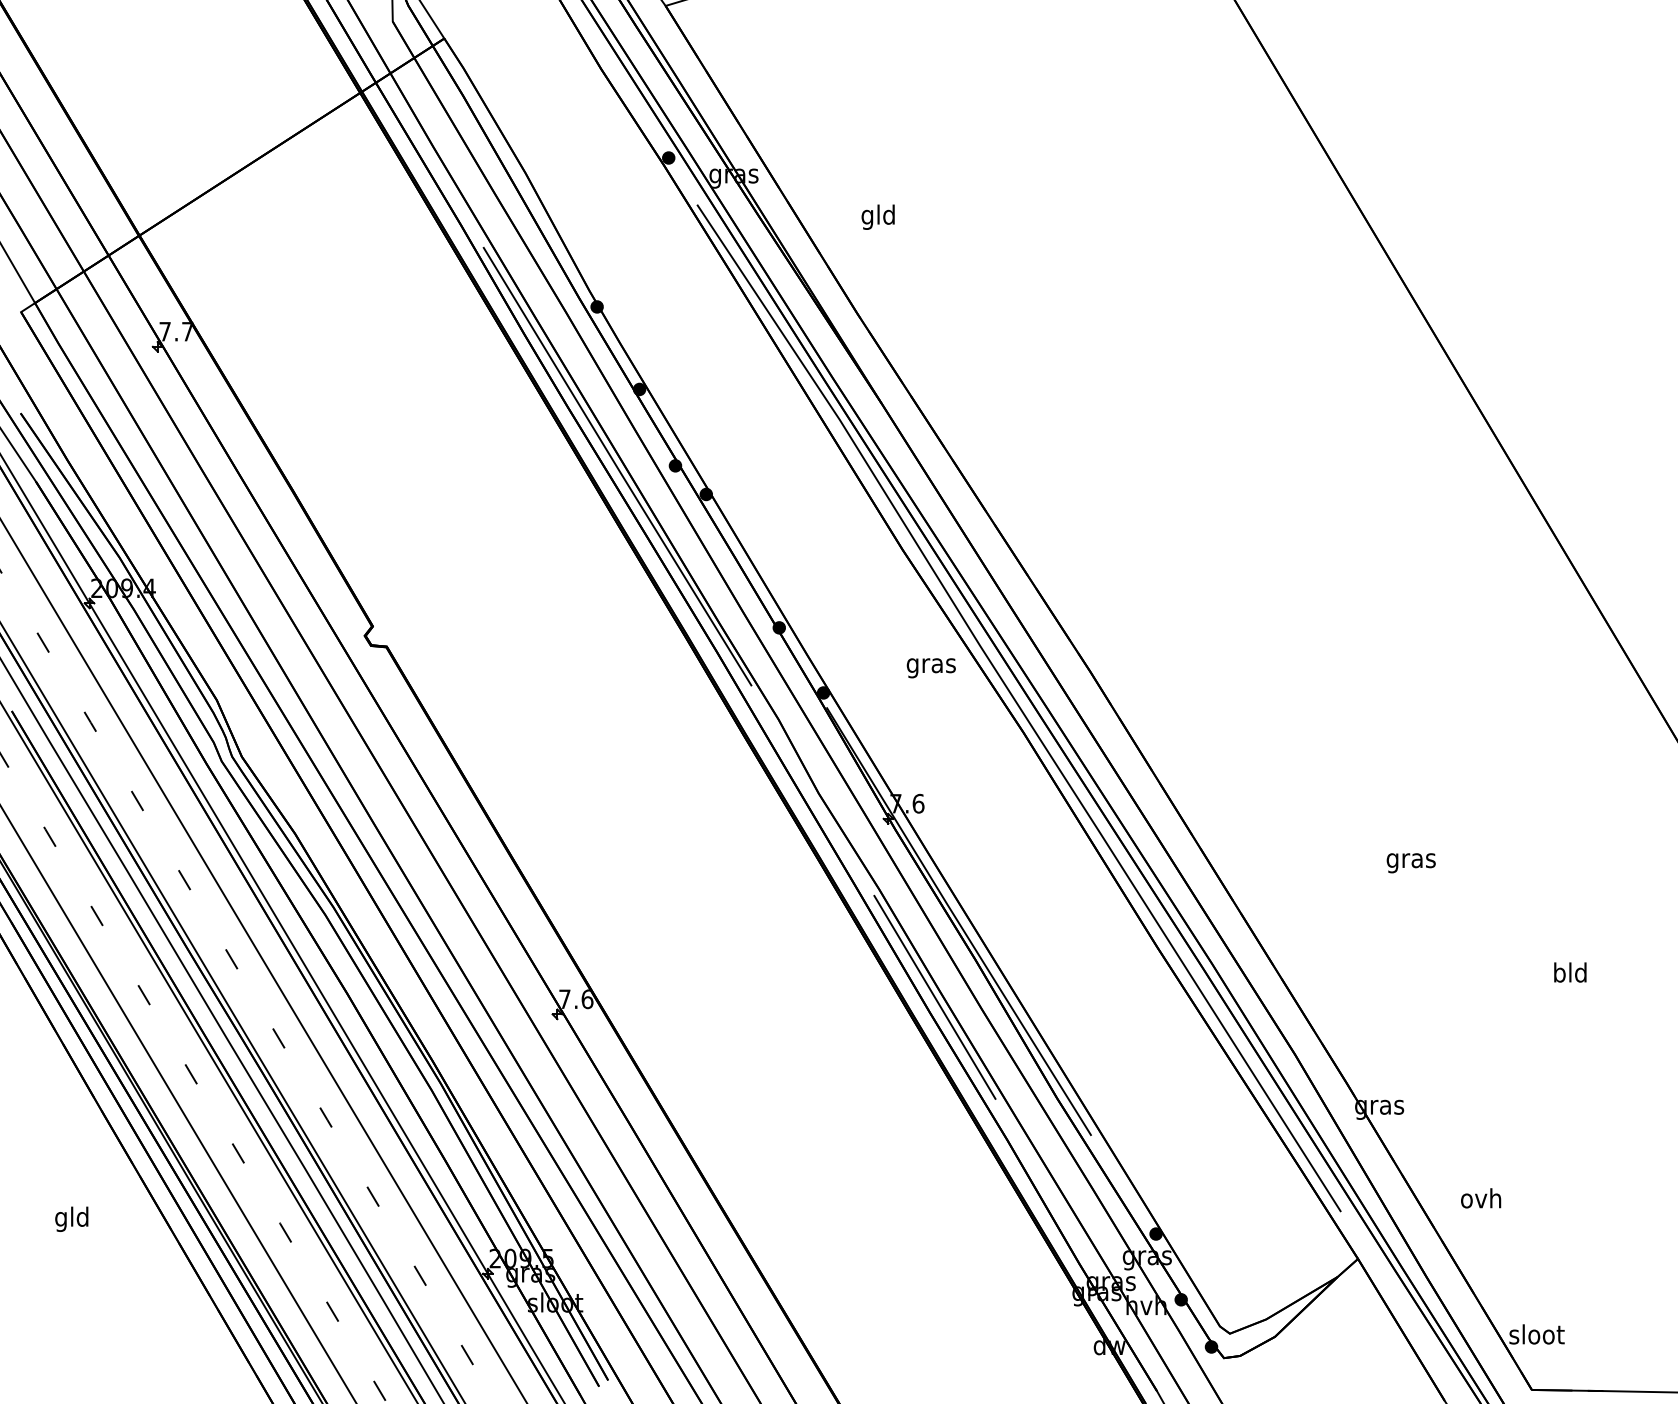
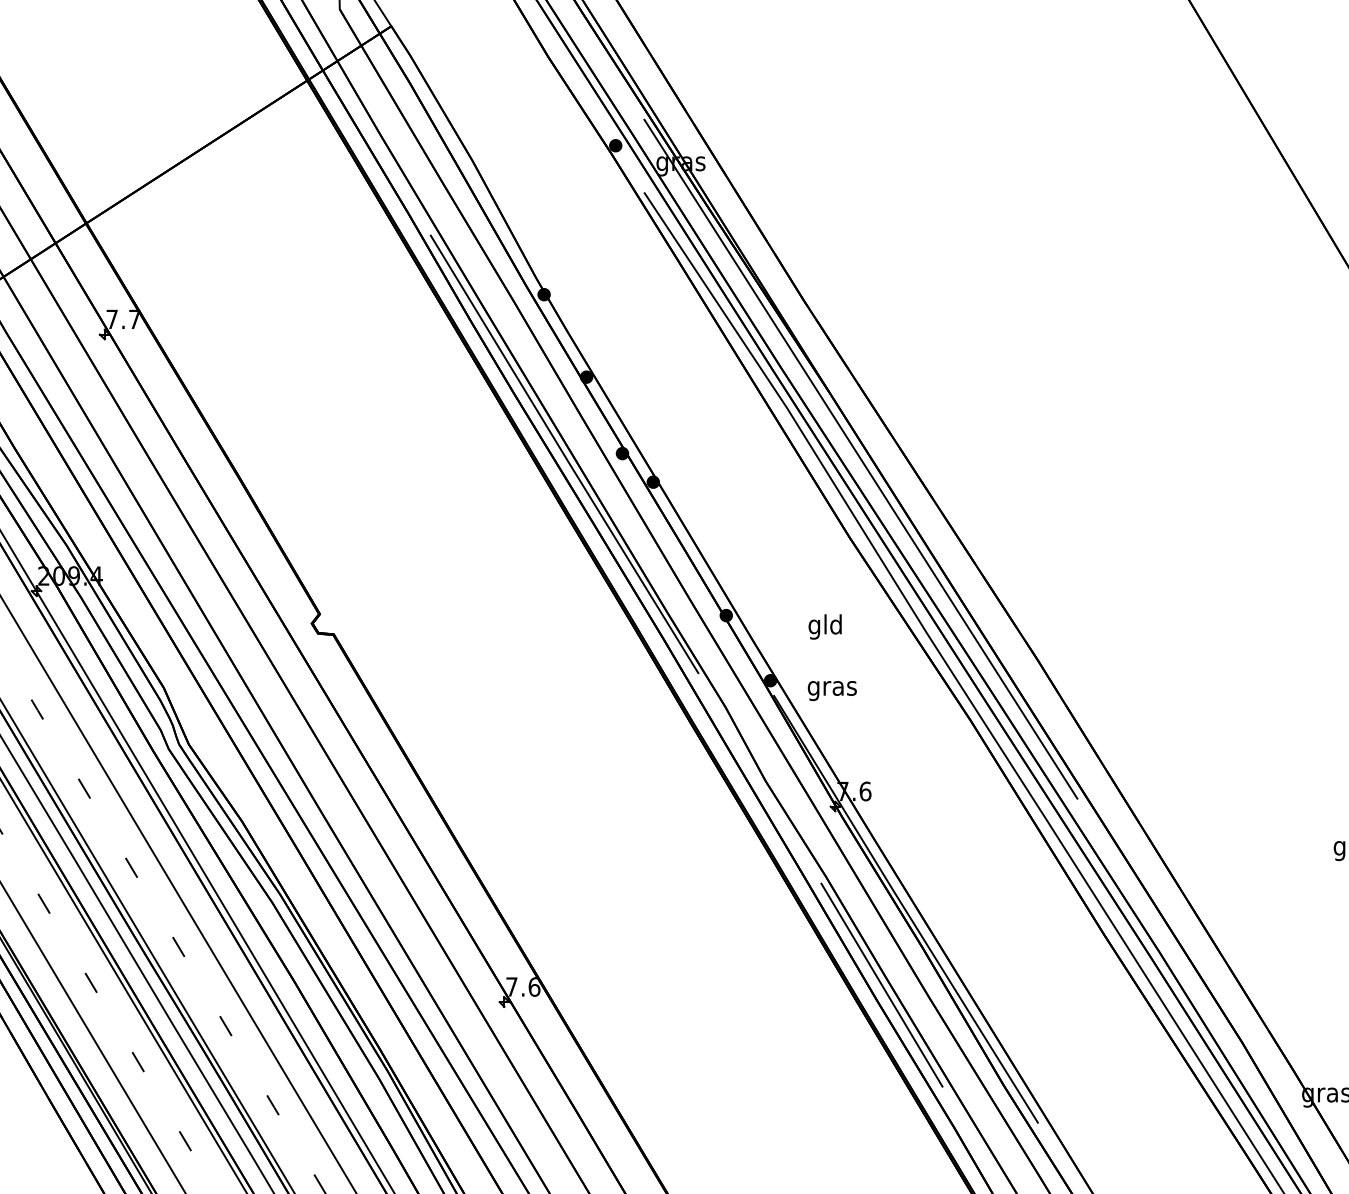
text: (877, 216) -> (824, 626), moved
line: (913, 471) -> (860, 459), added
text: (930, 668) -> (831, 691), moved

